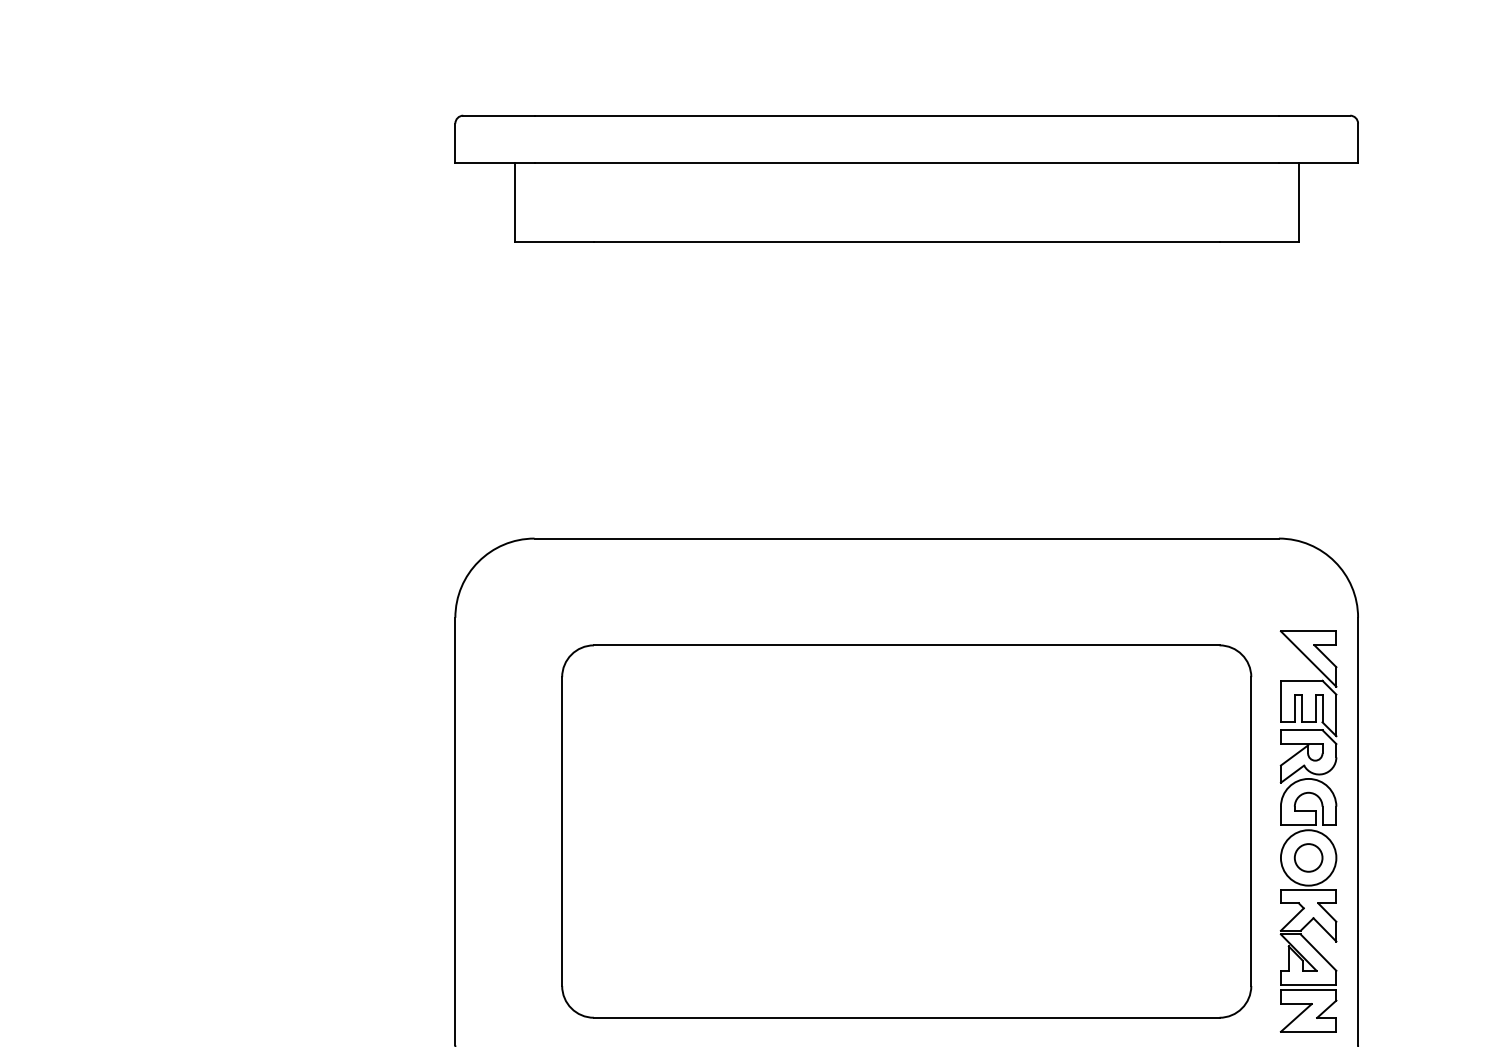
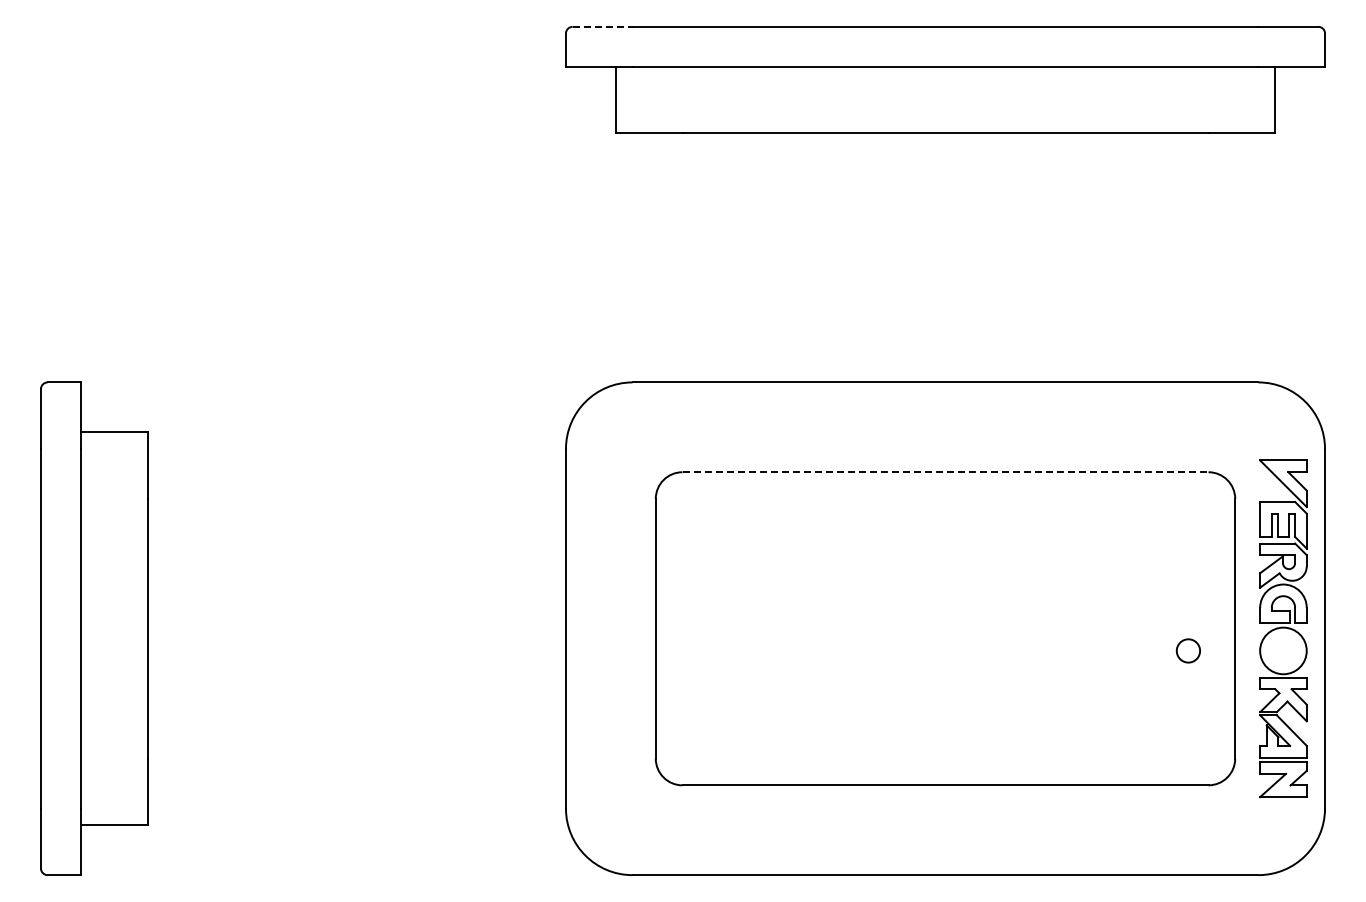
line: (498, 115) -> (602, 26), solid -> dashed
line: (906, 645) -> (945, 472), solid -> dashed
circle: (1307, 857) -> (1187, 650), moved

